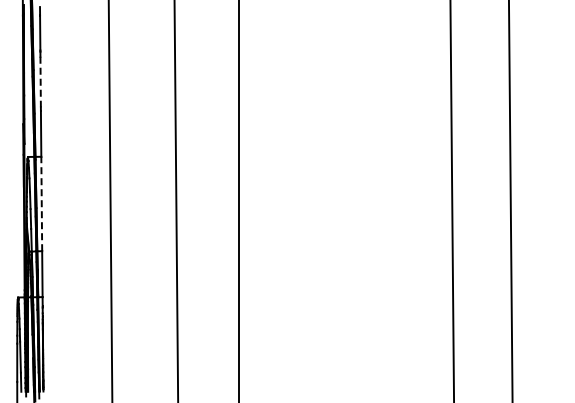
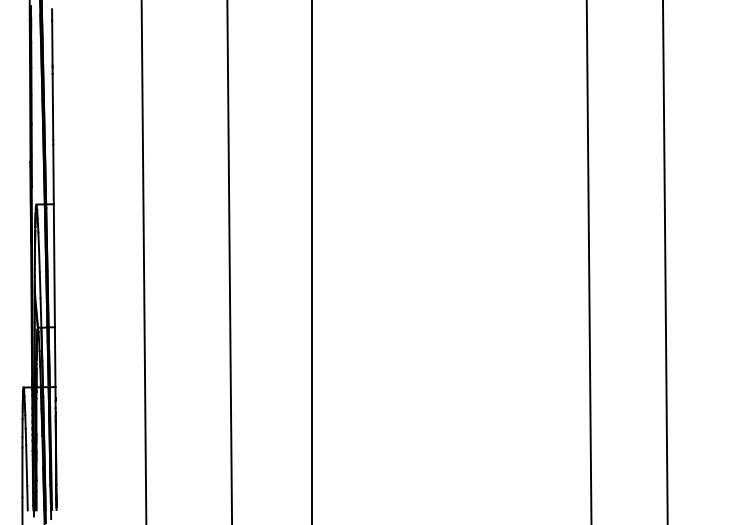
line: (40, 82) -> (52, 107), dashed -> solid
line: (41, 203) -> (54, 265), dashed -> solid

